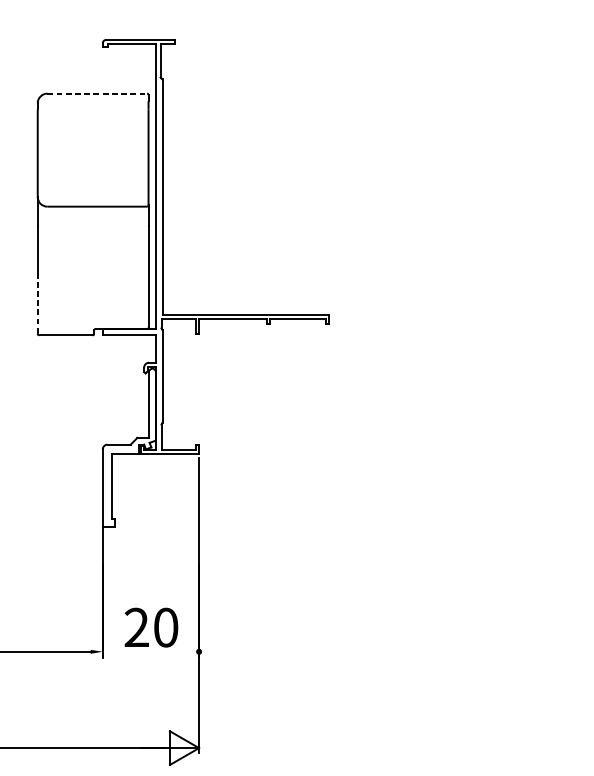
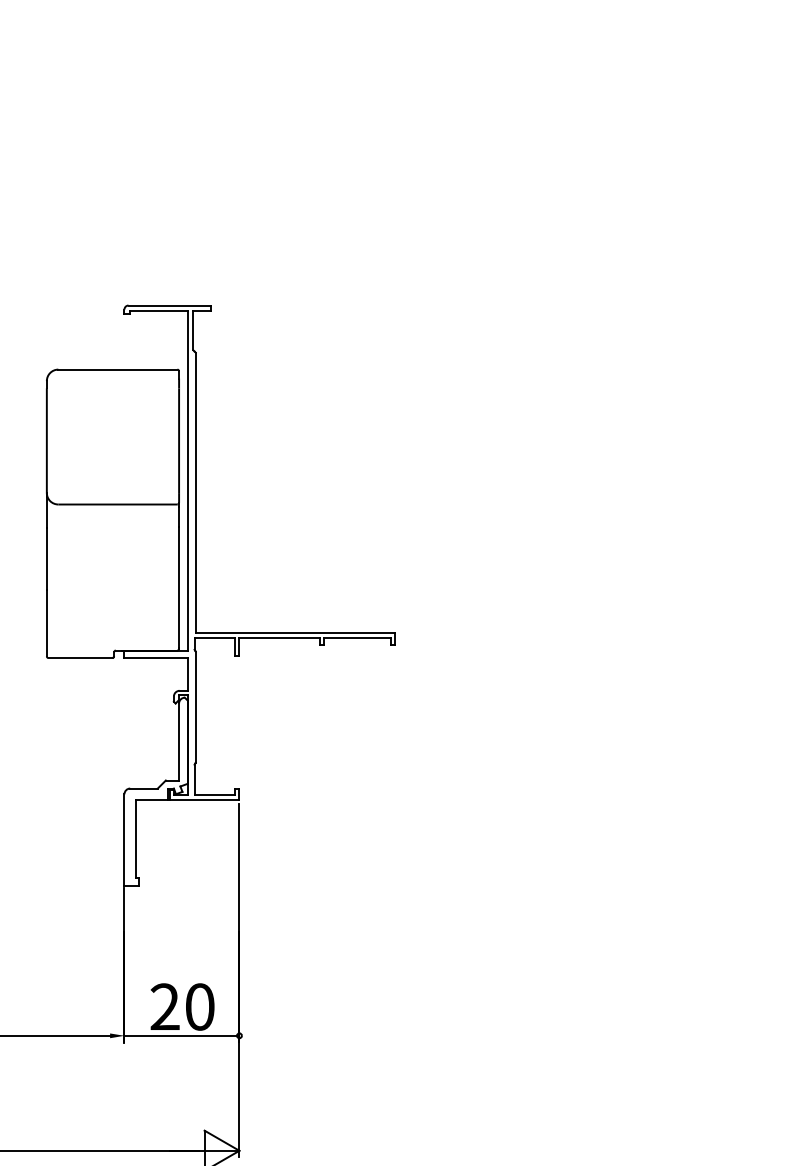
line: (96, 93) -> (117, 369), dashed -> solid
line: (37, 306) -> (46, 623), dashed -> solid
line: (150, 651) -> (181, 1035), added

